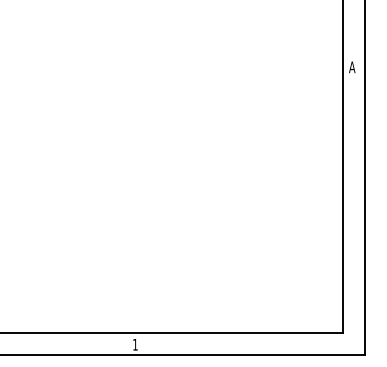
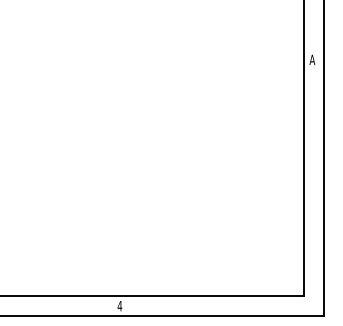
text: (134, 345) -> (119, 306), 1 -> 4

